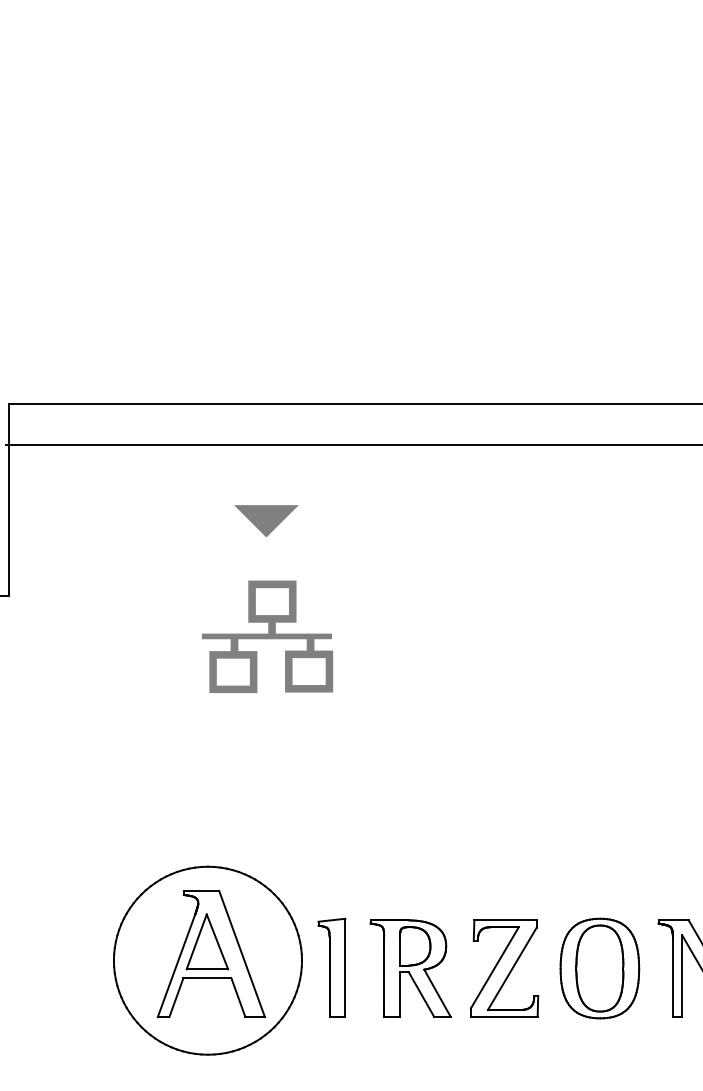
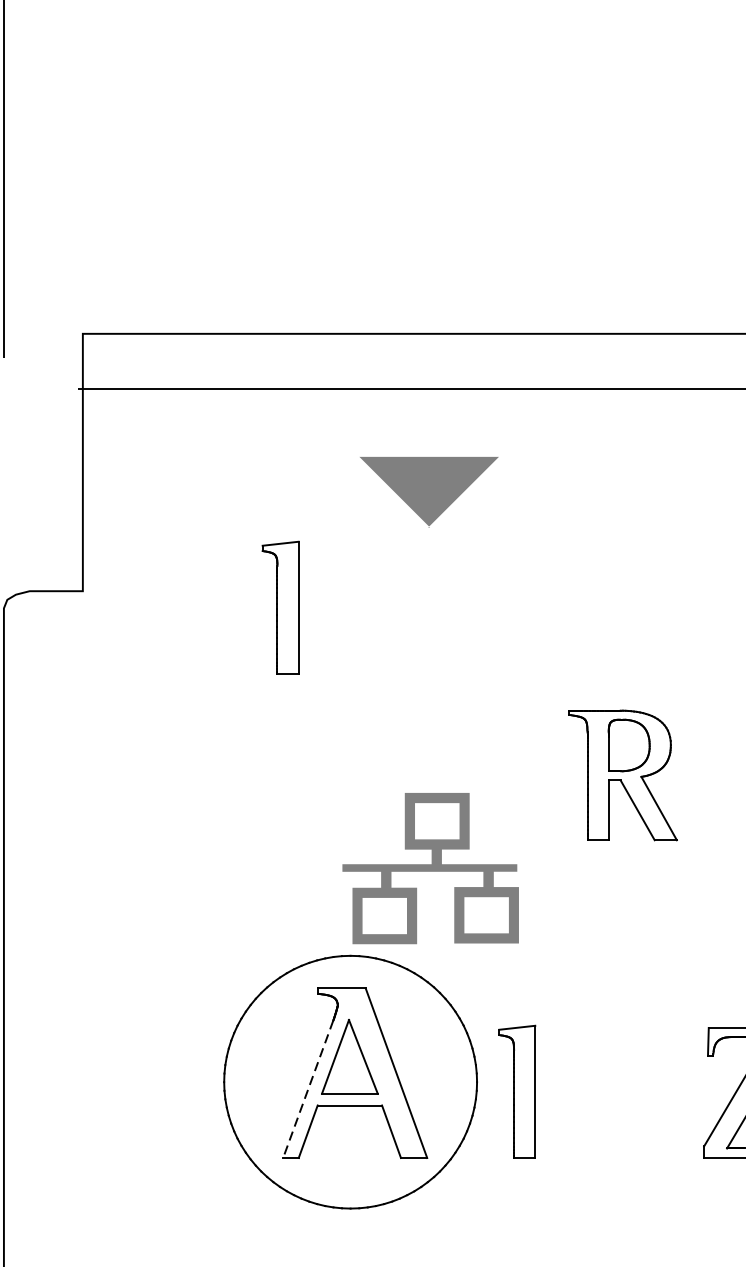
part: (266, 520) -> (429, 490), size x1.6
part: (155, 607) -> (280, 607), added
part: (267, 636) -> (430, 868), moved
line: (176, 966) -> (308, 1089), solid -> dashed
part: (410, 968) -> (622, 775), moved

